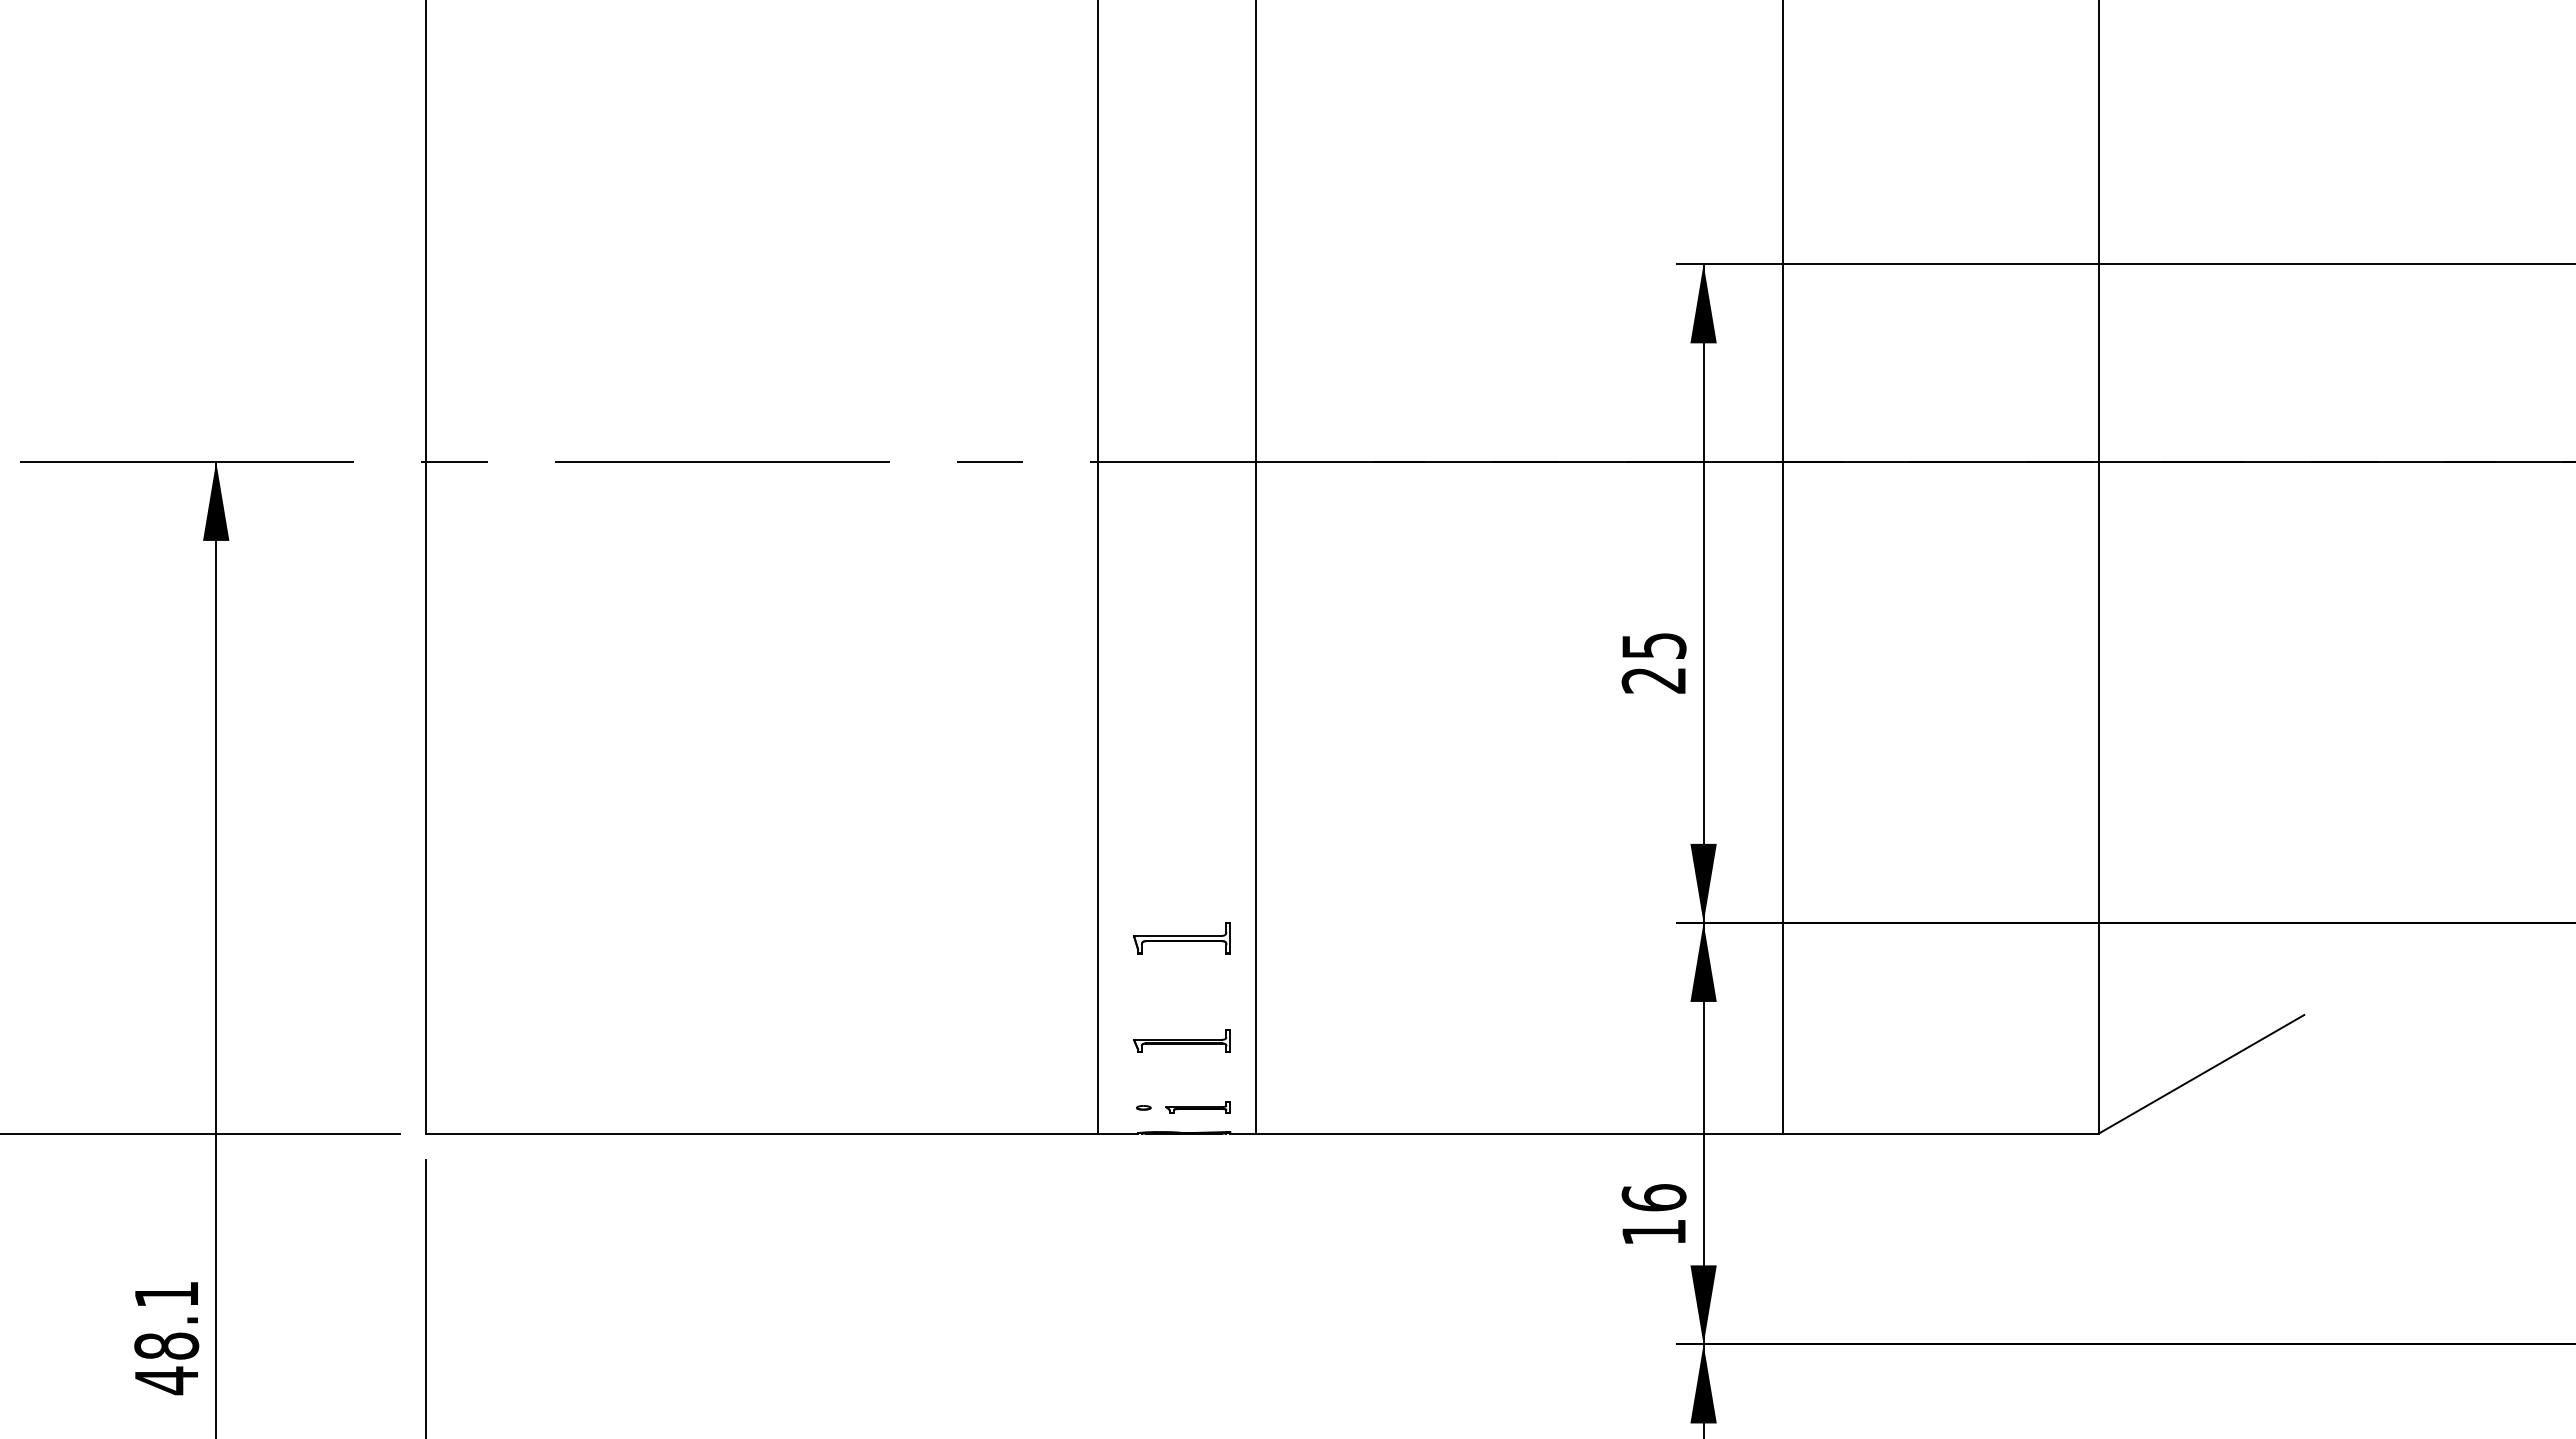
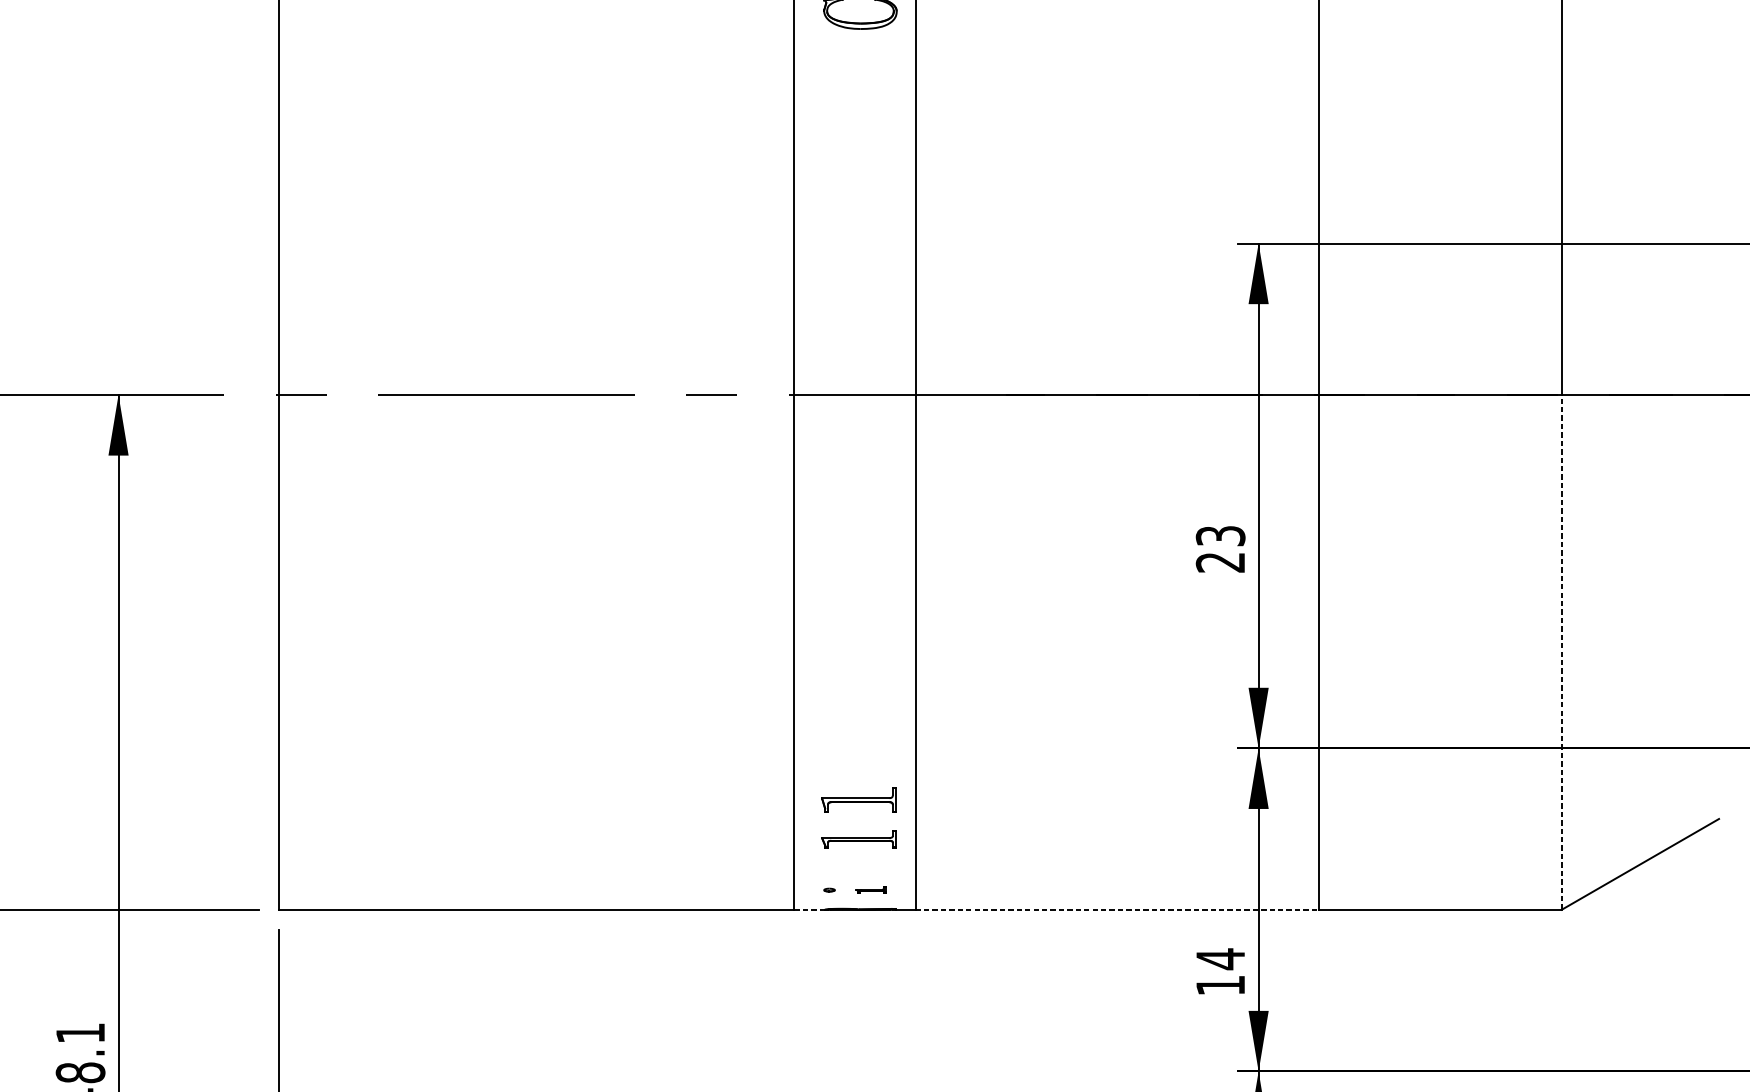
text: (1653, 645) -> (1220, 535), 25 -> 23
line: (2098, 797) -> (1561, 652), solid -> dashed
part: (1181, 938) -> (858, 800), moved
part: (1197, 1107) -> (870, 889), size x0.6
line: (1118, 1133) -> (810, 909), solid -> dashed
line: (1519, 1133) -> (1117, 909), solid -> dashed
text: (1653, 1197) -> (1220, 958), 16 -> 14

